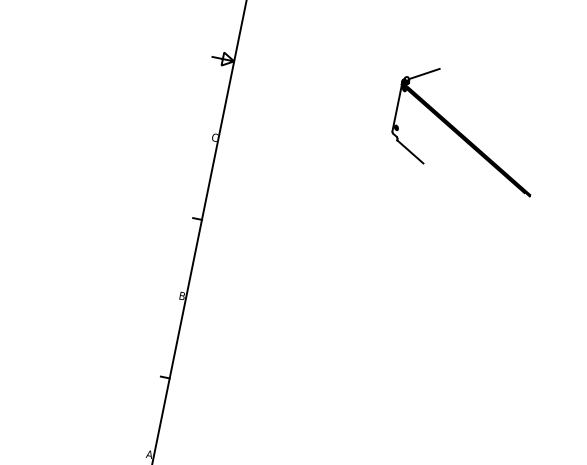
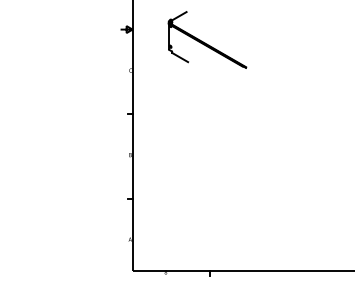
part: (468, 128) -> (207, 39), moved

